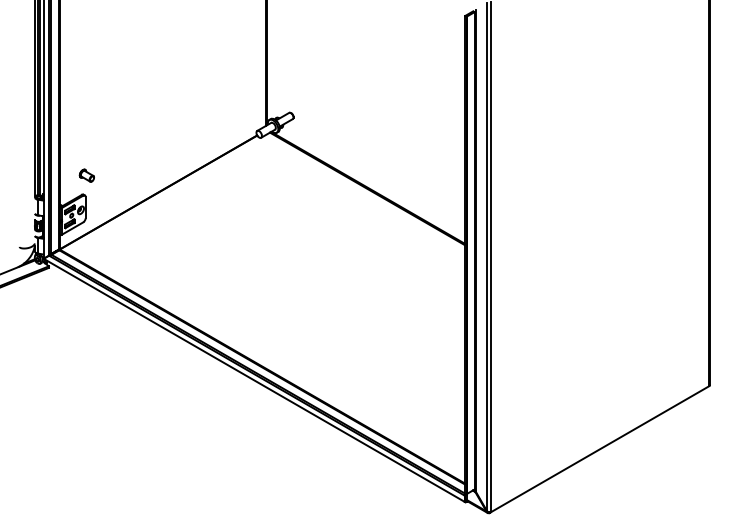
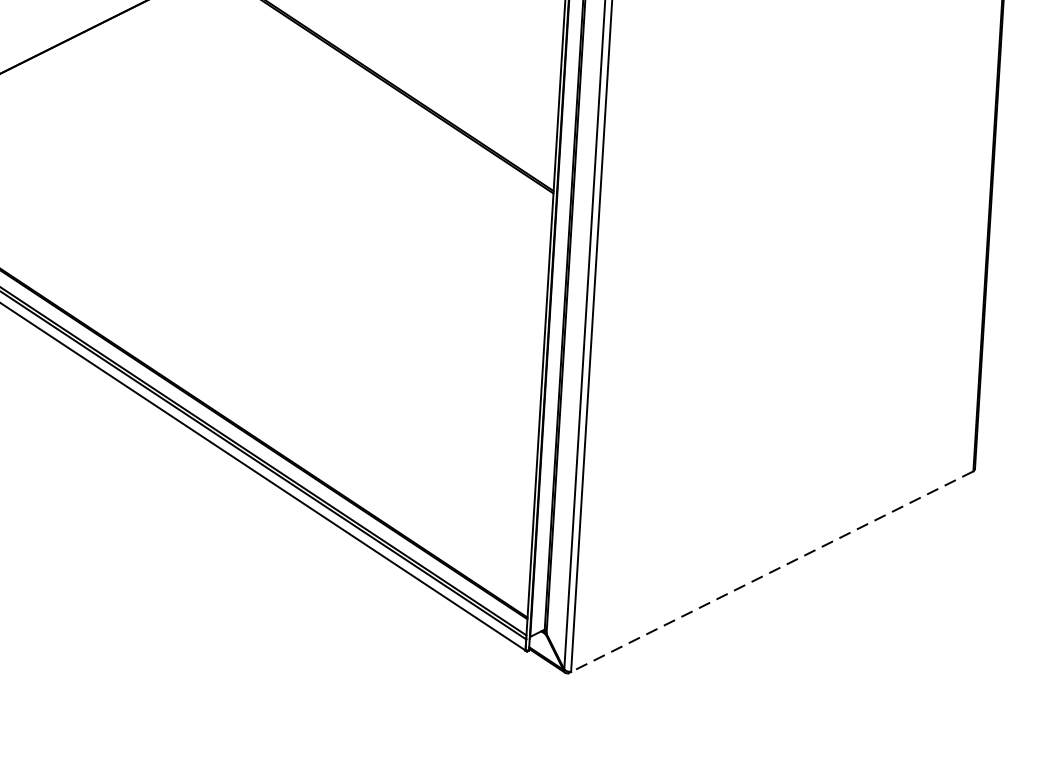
line: (599, 449) -> (771, 572), solid -> dashed

